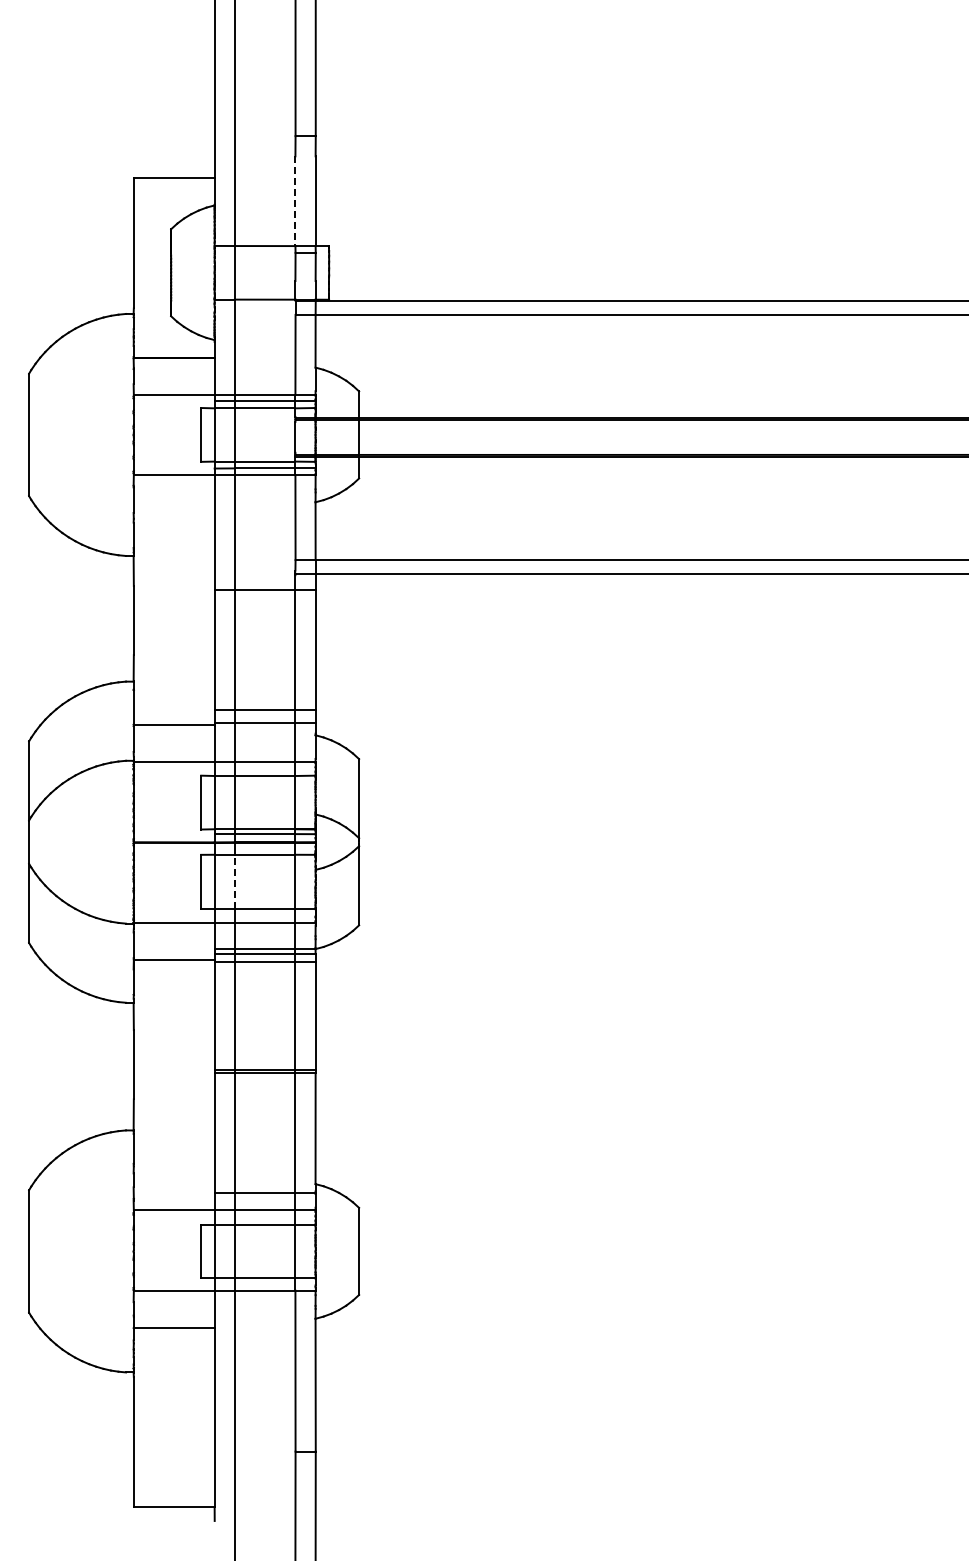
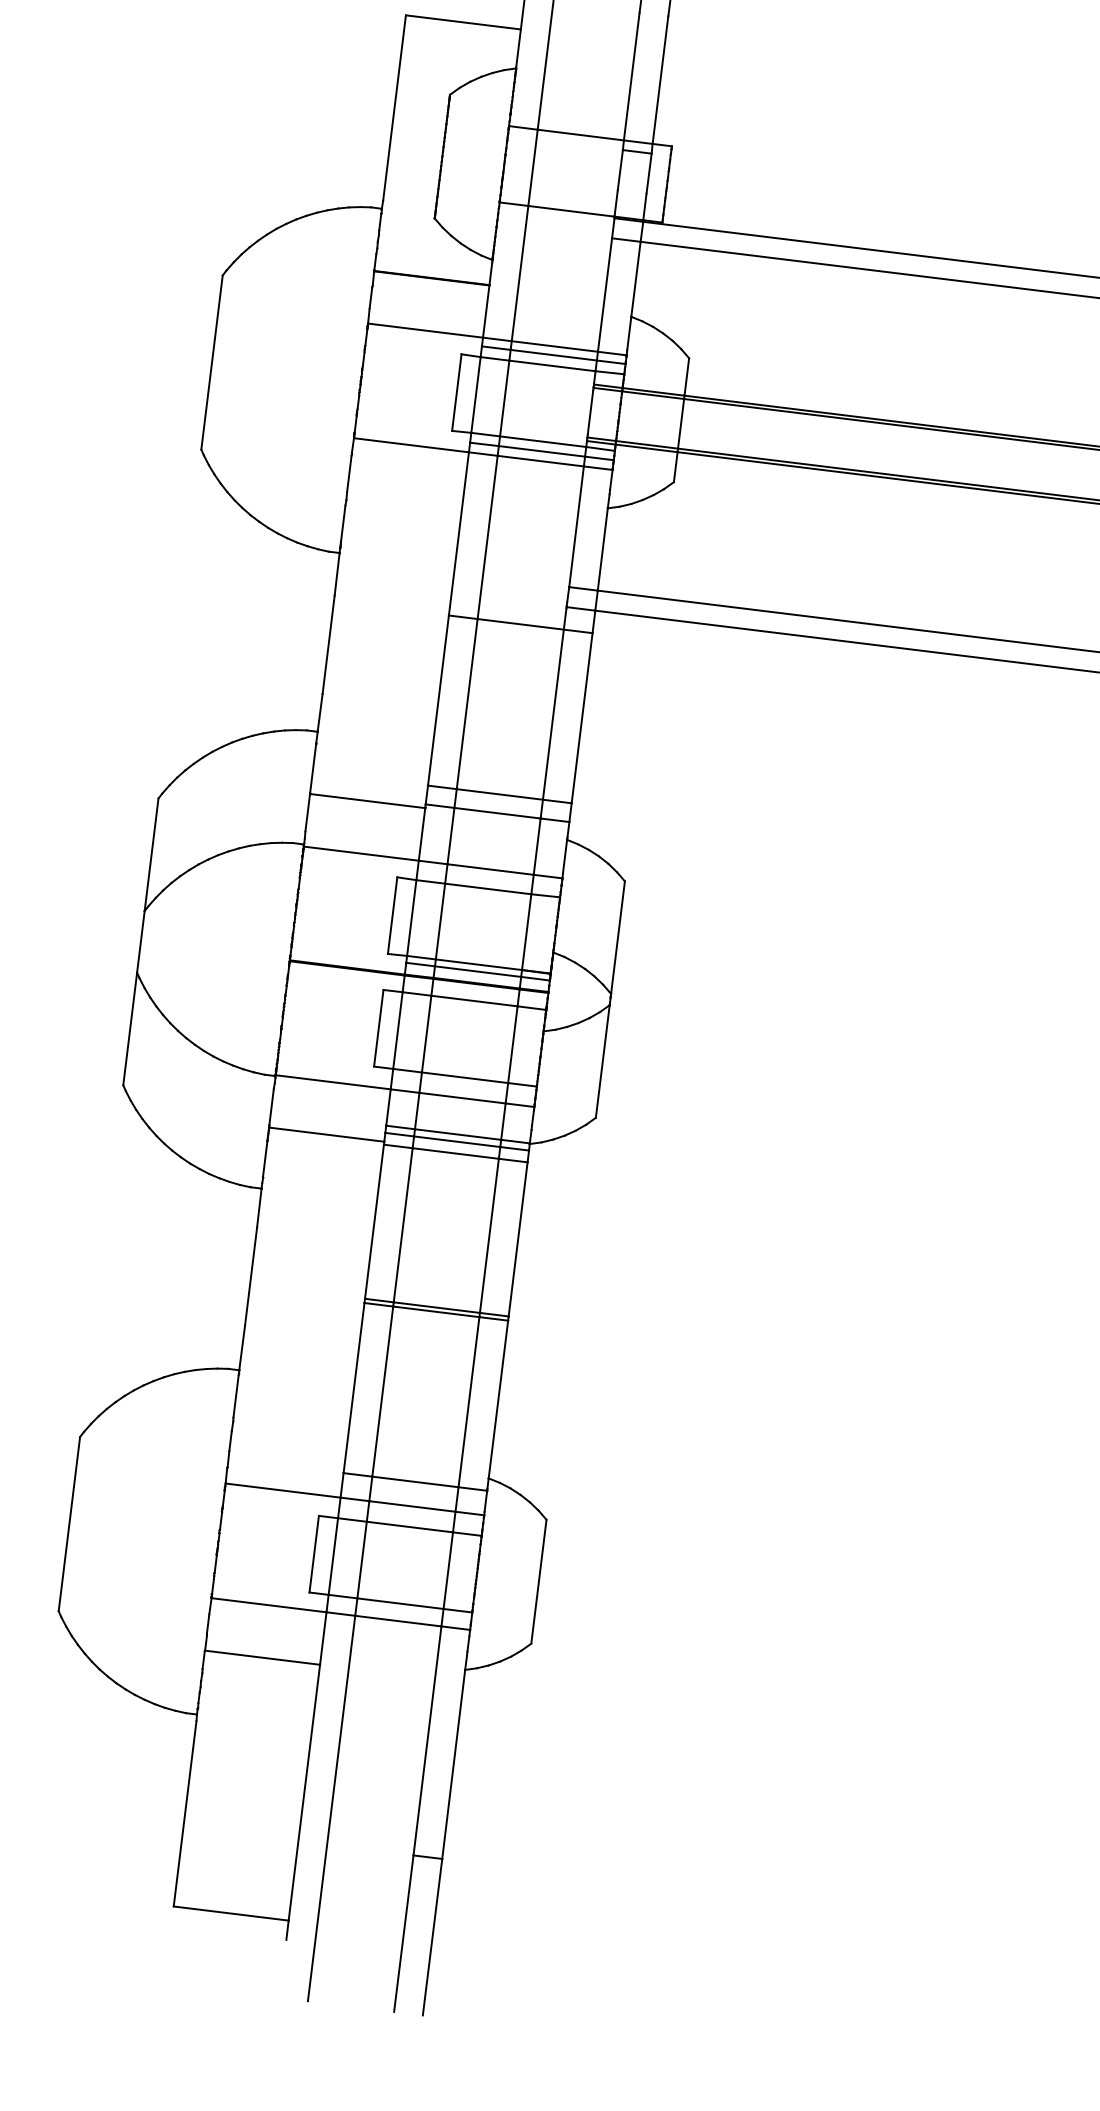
line: (295, 201) -> (631, 76), dashed -> solid
line: (234, 881) -> (426, 1033), dashed -> solid

